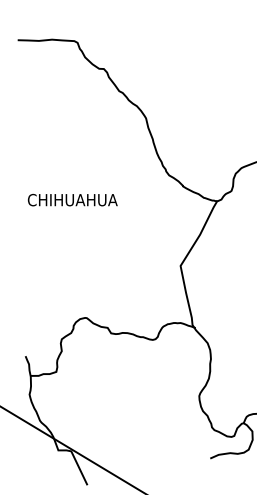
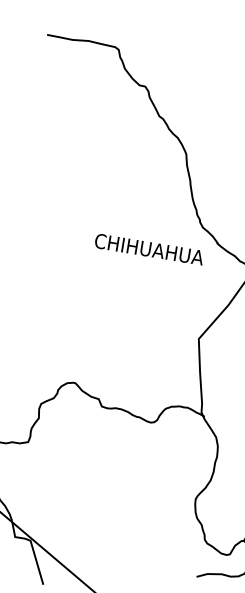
text: (72, 200) -> (148, 249), moved

